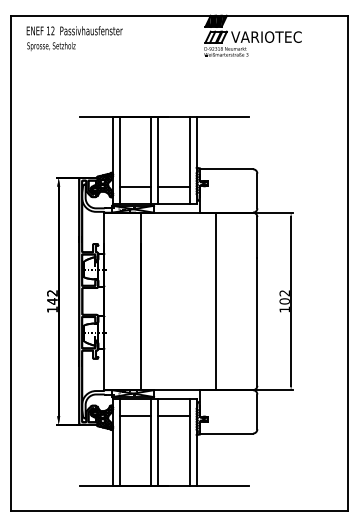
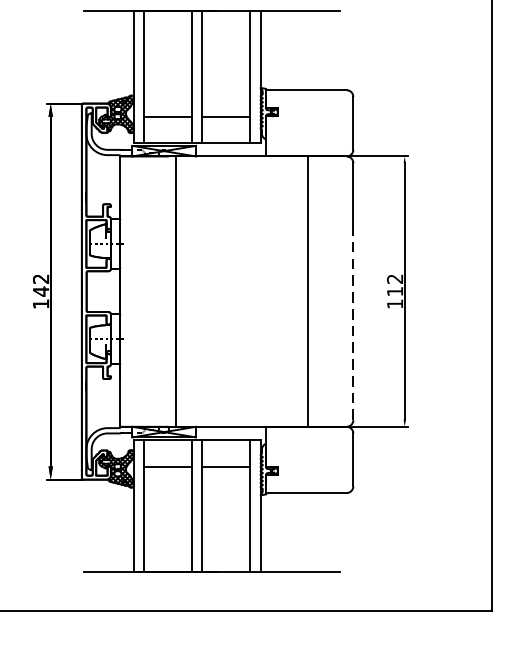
line: (215, 301) -> (307, 291), moved
text: (284, 301) -> (394, 291), 102 -> 112
line: (257, 322) -> (353, 323), solid -> dashed

